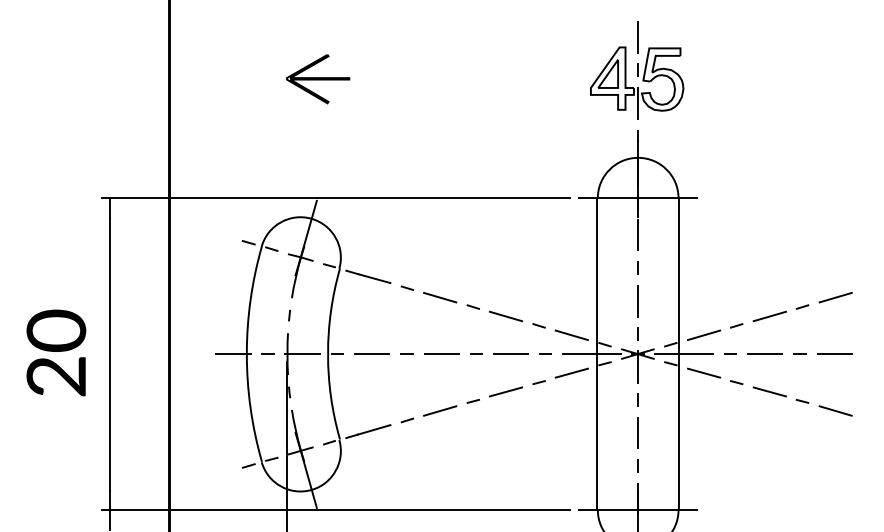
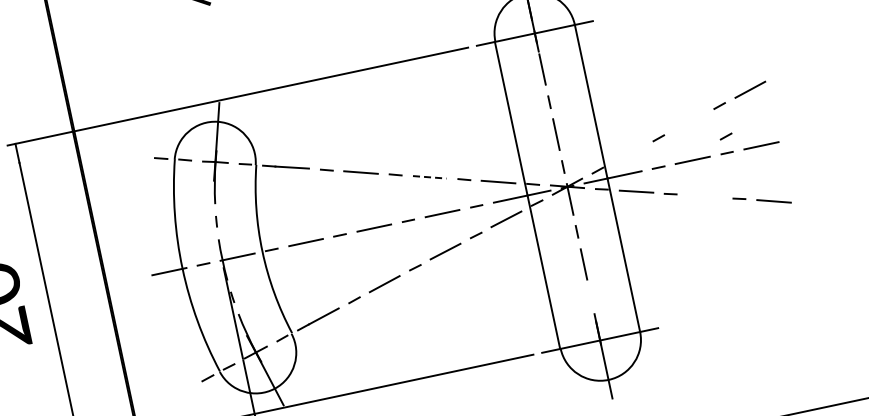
line: (506, 316) -> (430, 177), solid -> dashed
line: (769, 316) -> (689, 122), removed
line: (703, 335) -> (628, 154), removed
line: (802, 337) -> (726, 135), added
line: (769, 391) -> (704, 196), removed
line: (637, 465) -> (590, 296), removed

